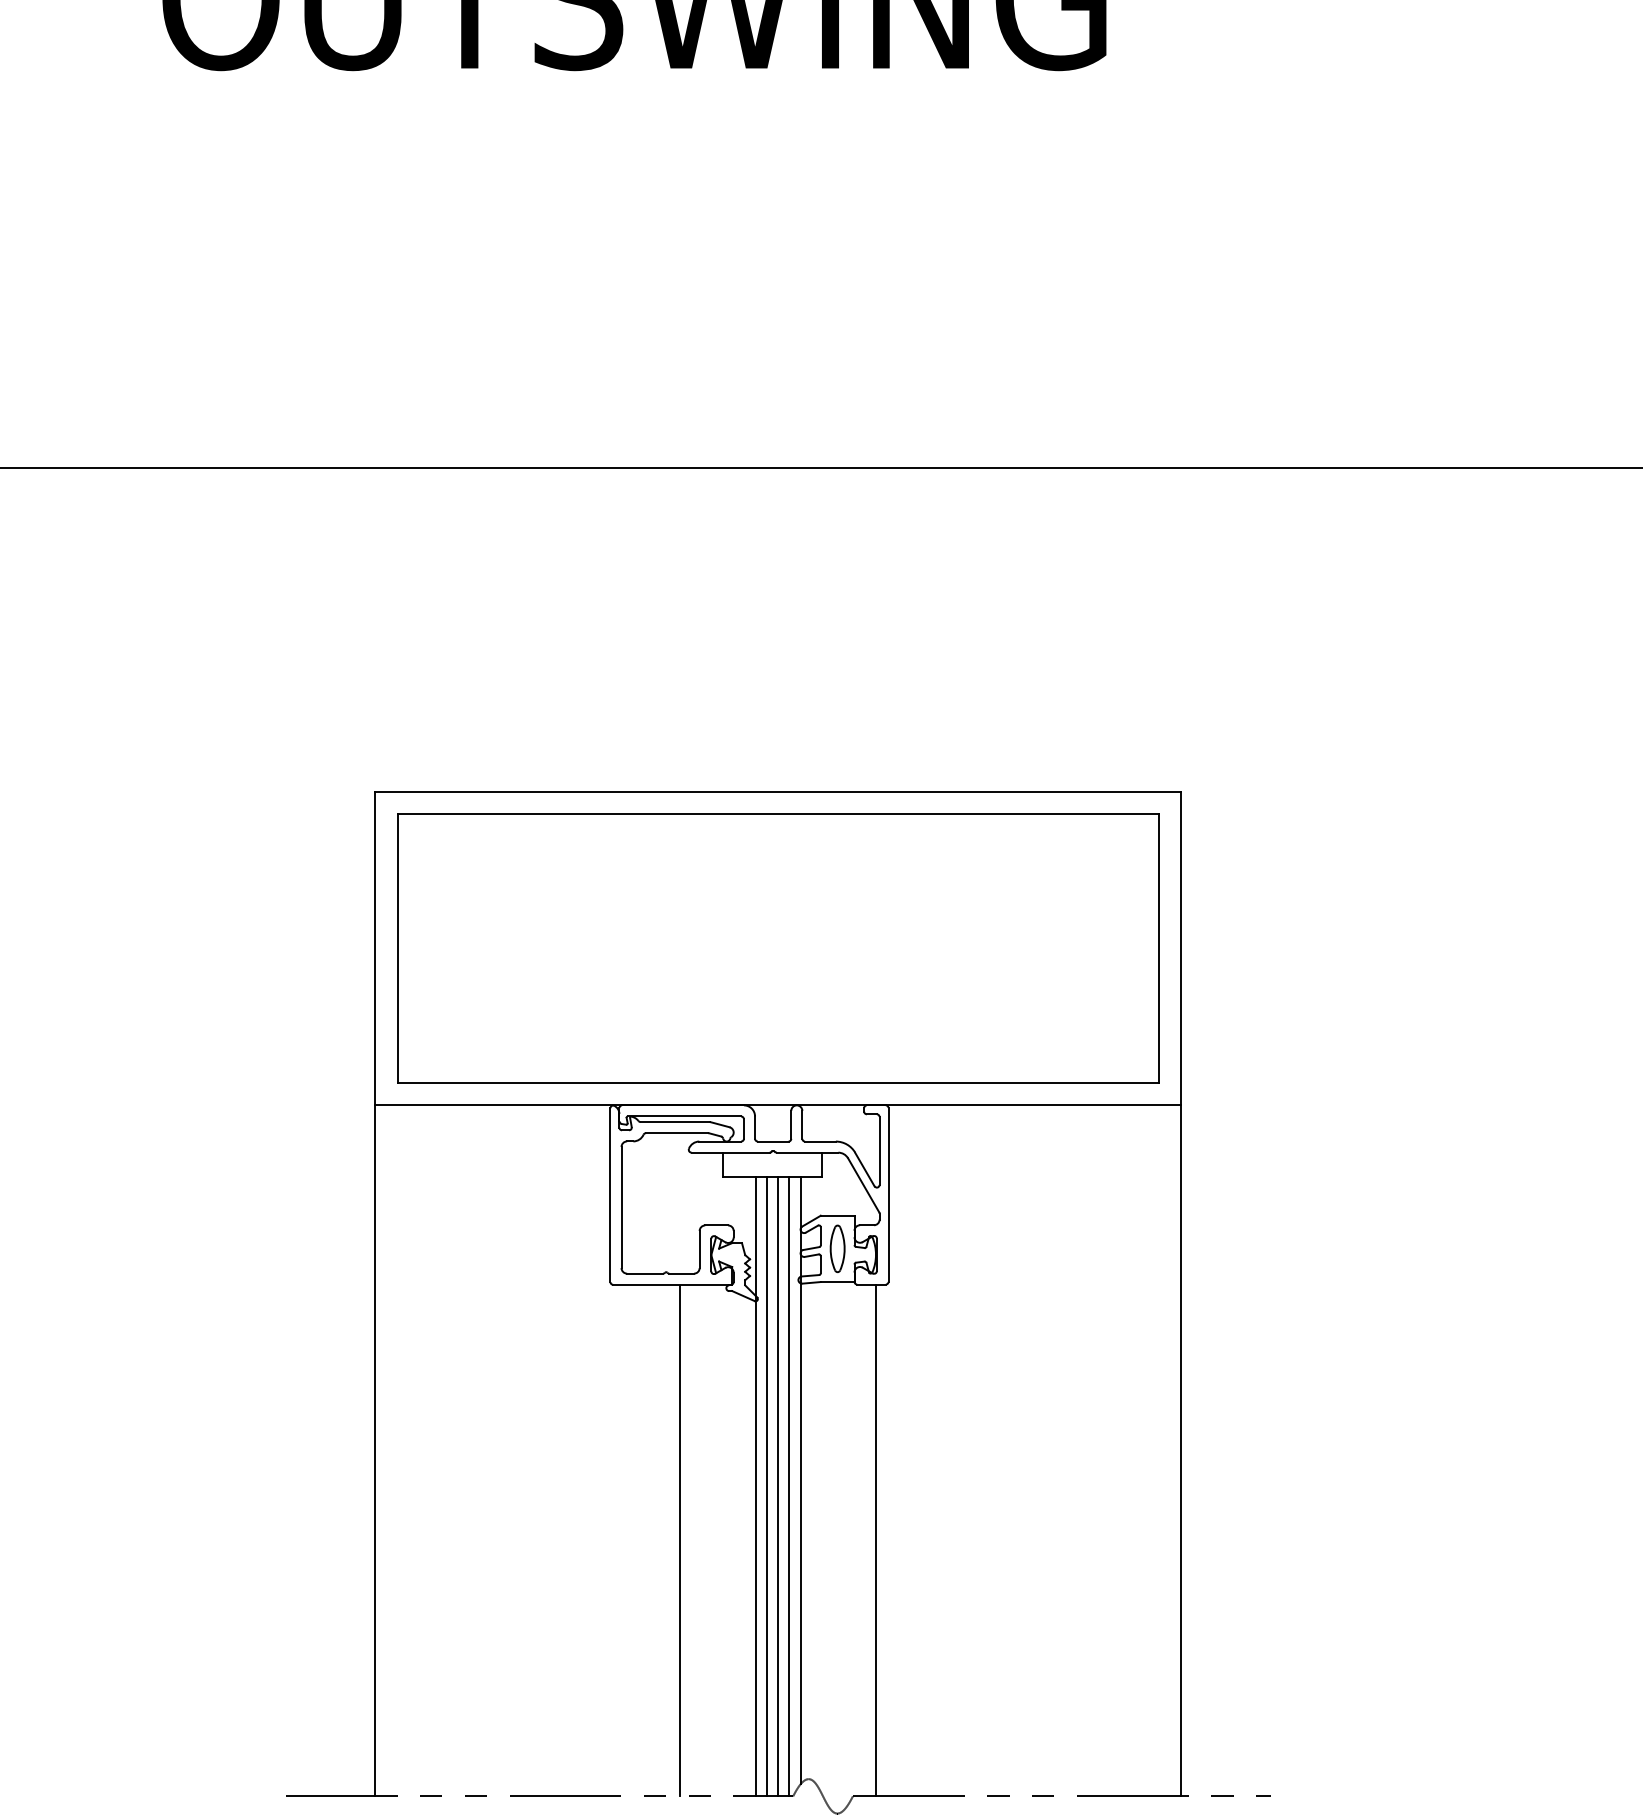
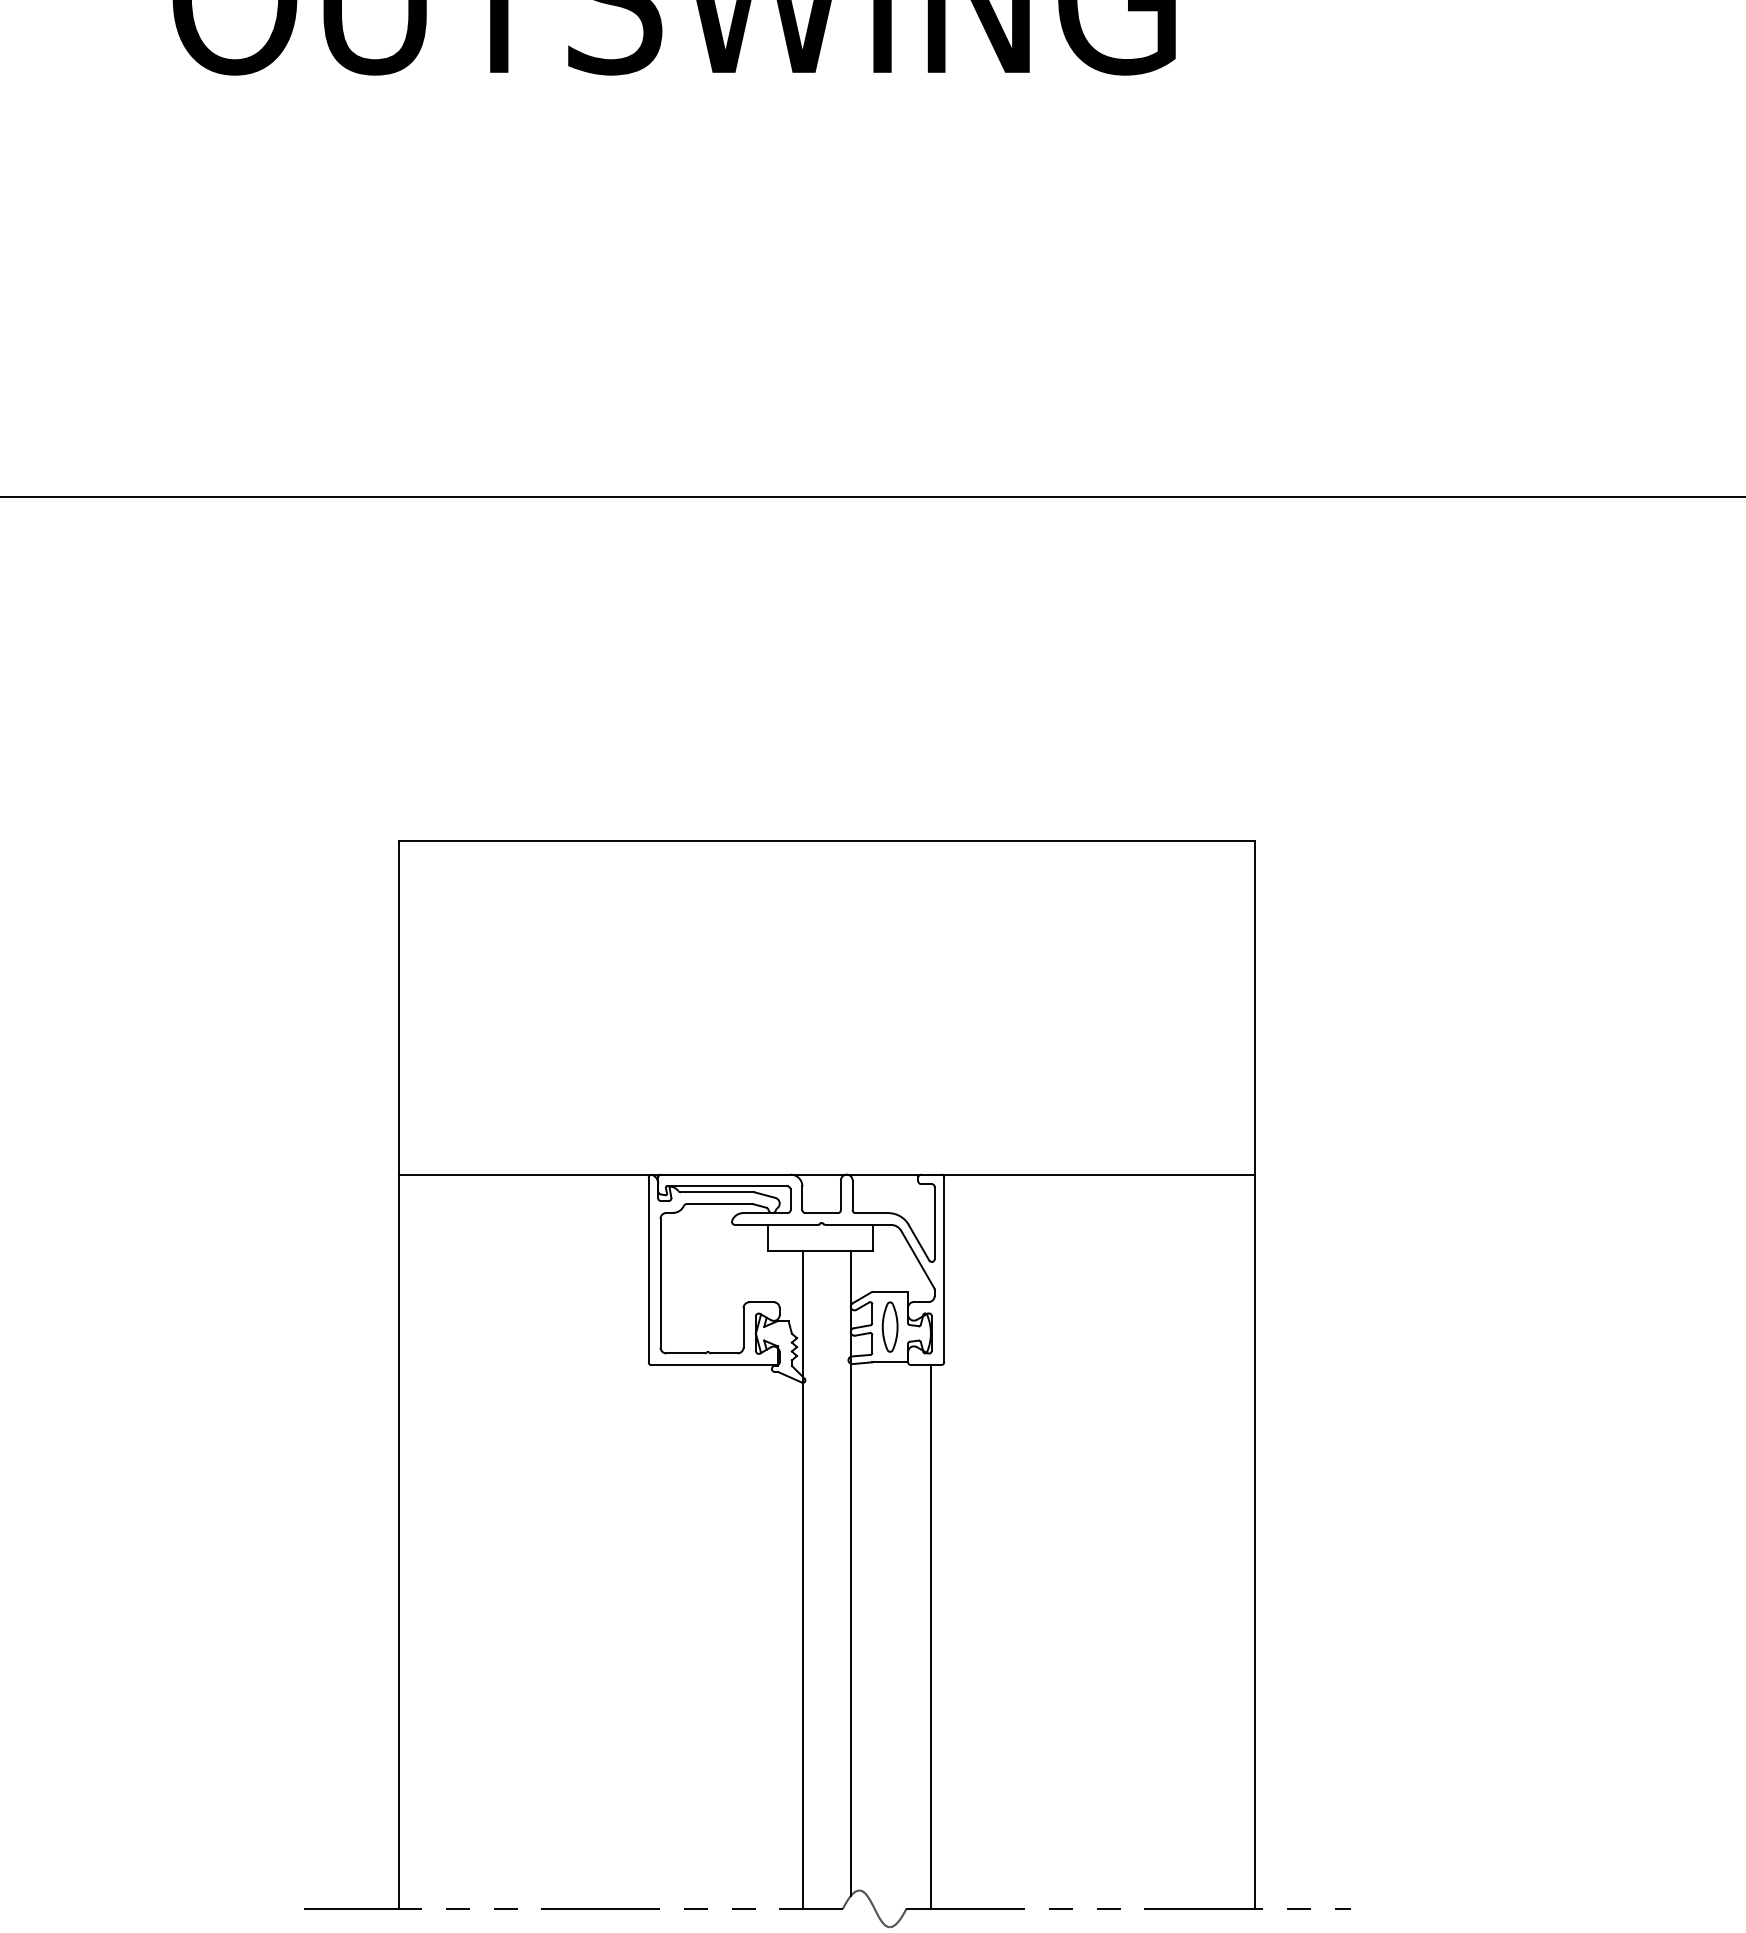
part: (777, 948) -> (826, 1007), removed
line: (767, 1486) -> (815, 1579), removed
line: (778, 1486) -> (827, 1579), removed
line: (789, 1486) -> (838, 1579), removed
line: (679, 1540) -> (722, 1637), removed

